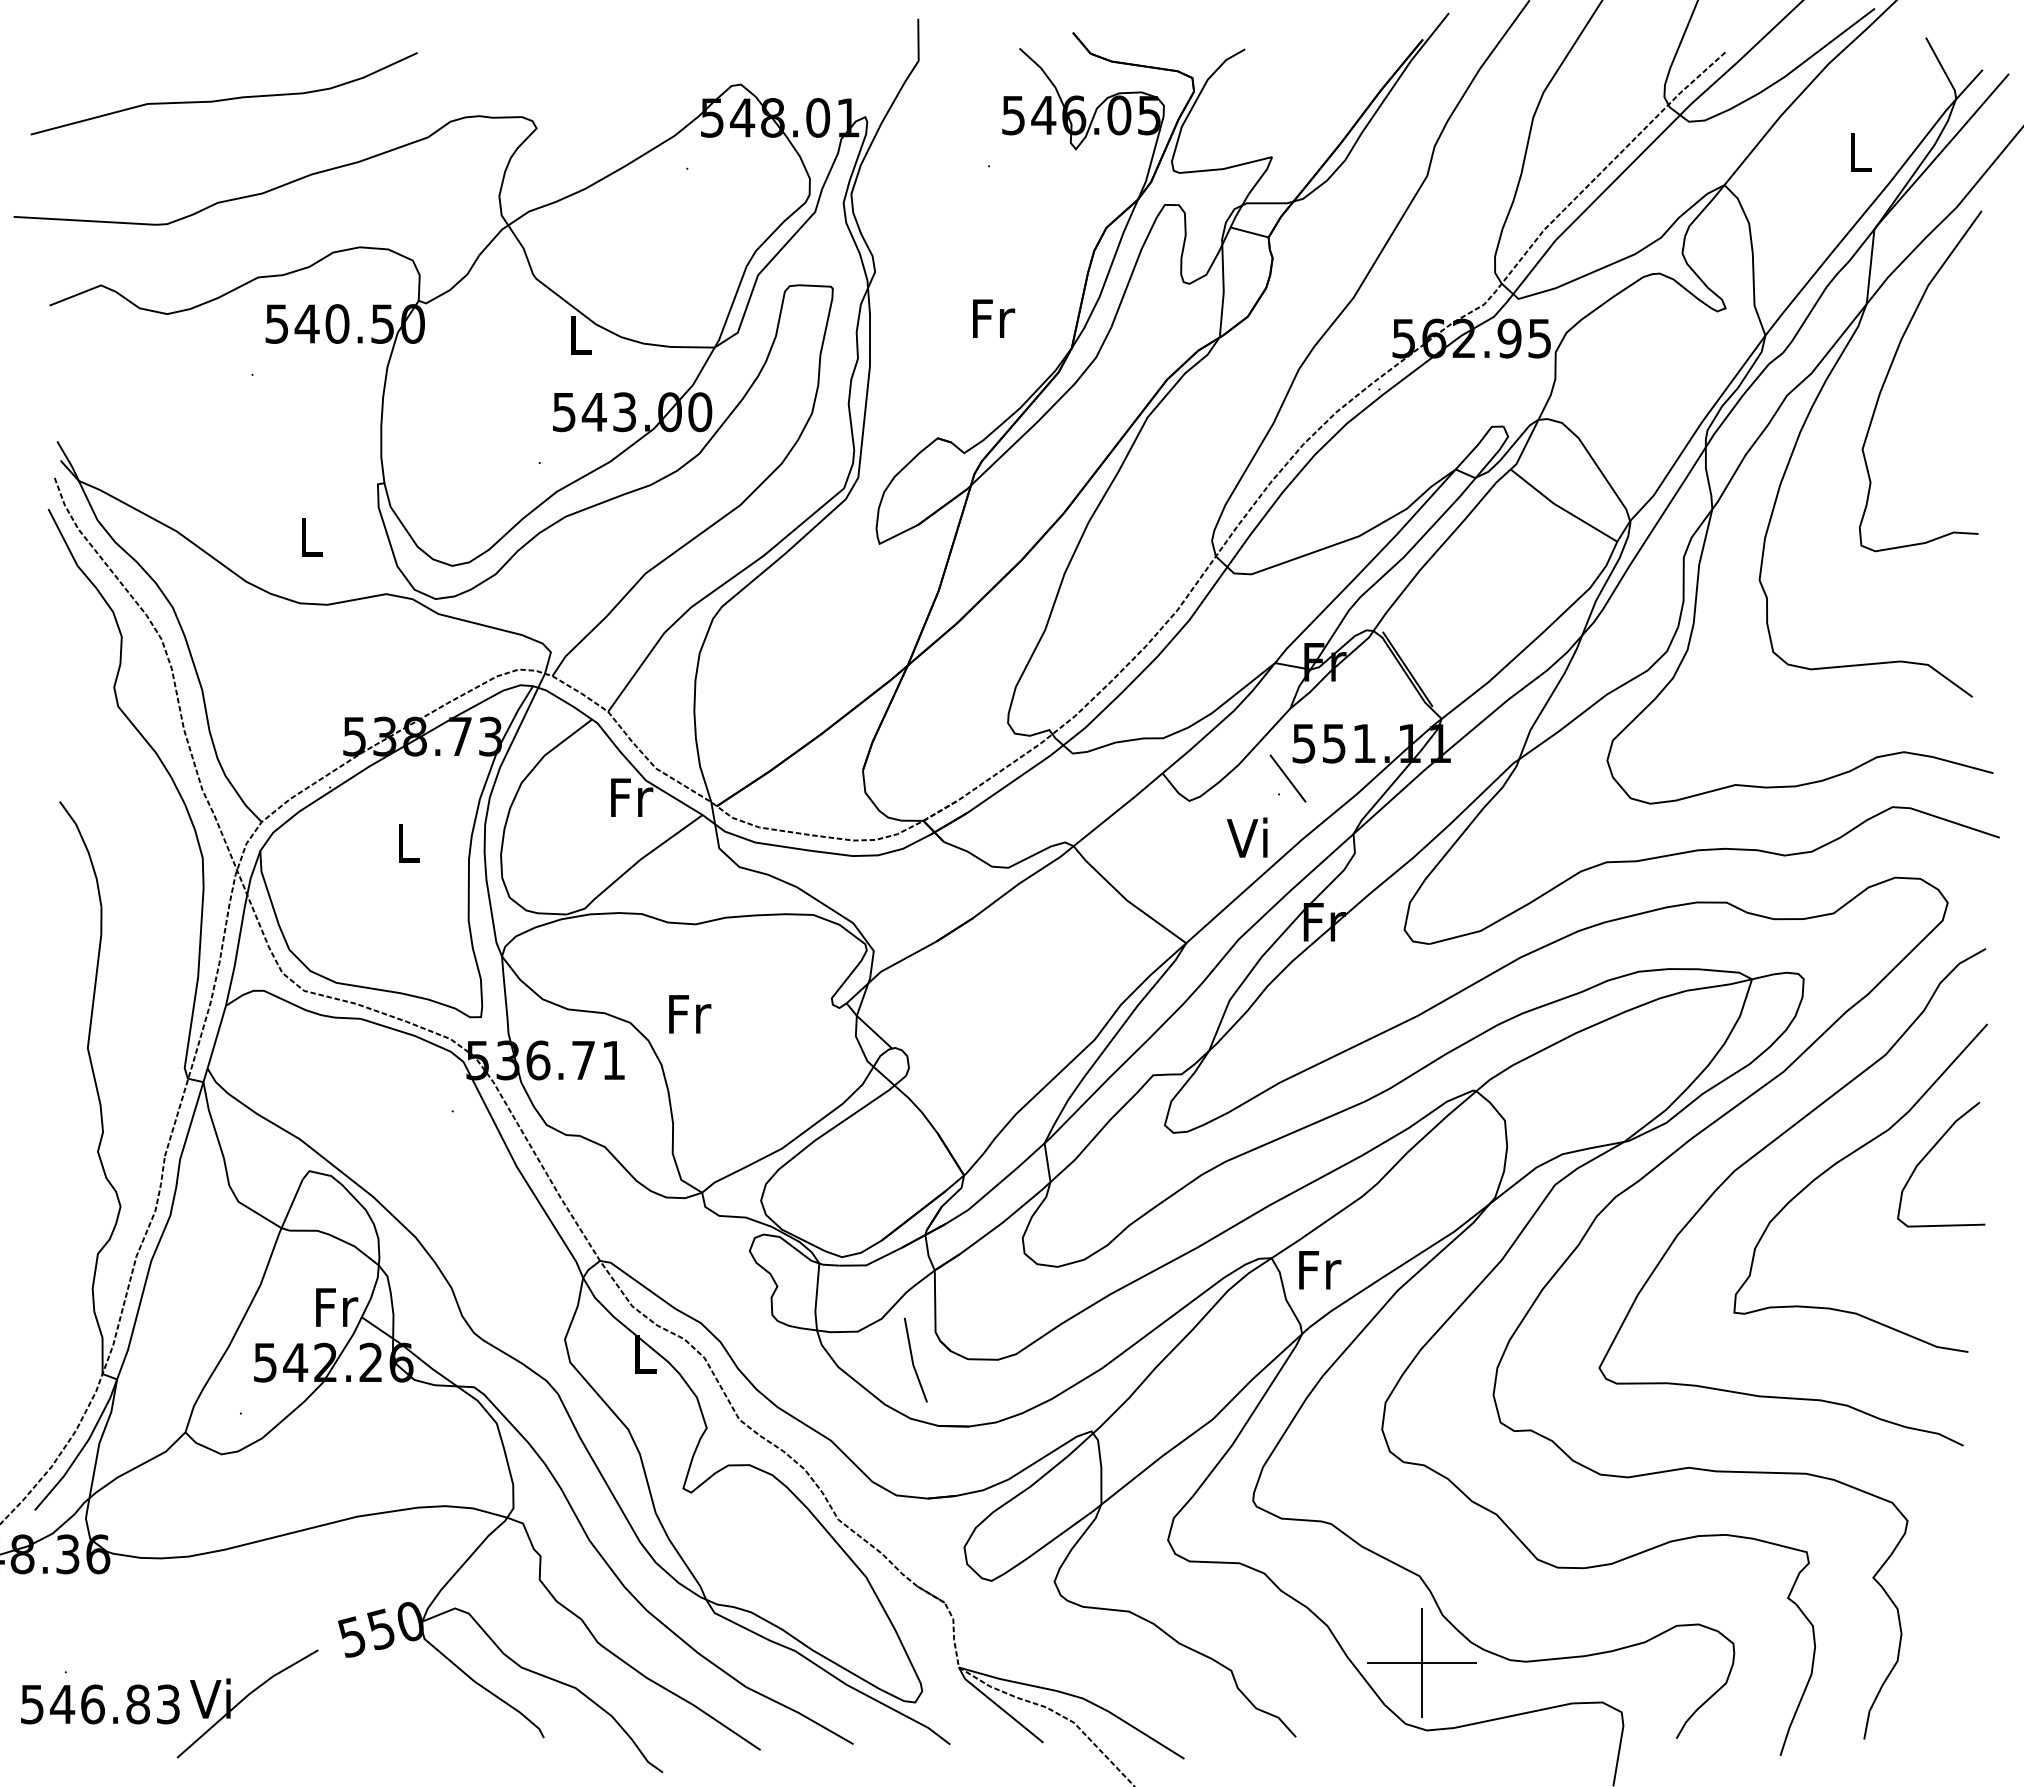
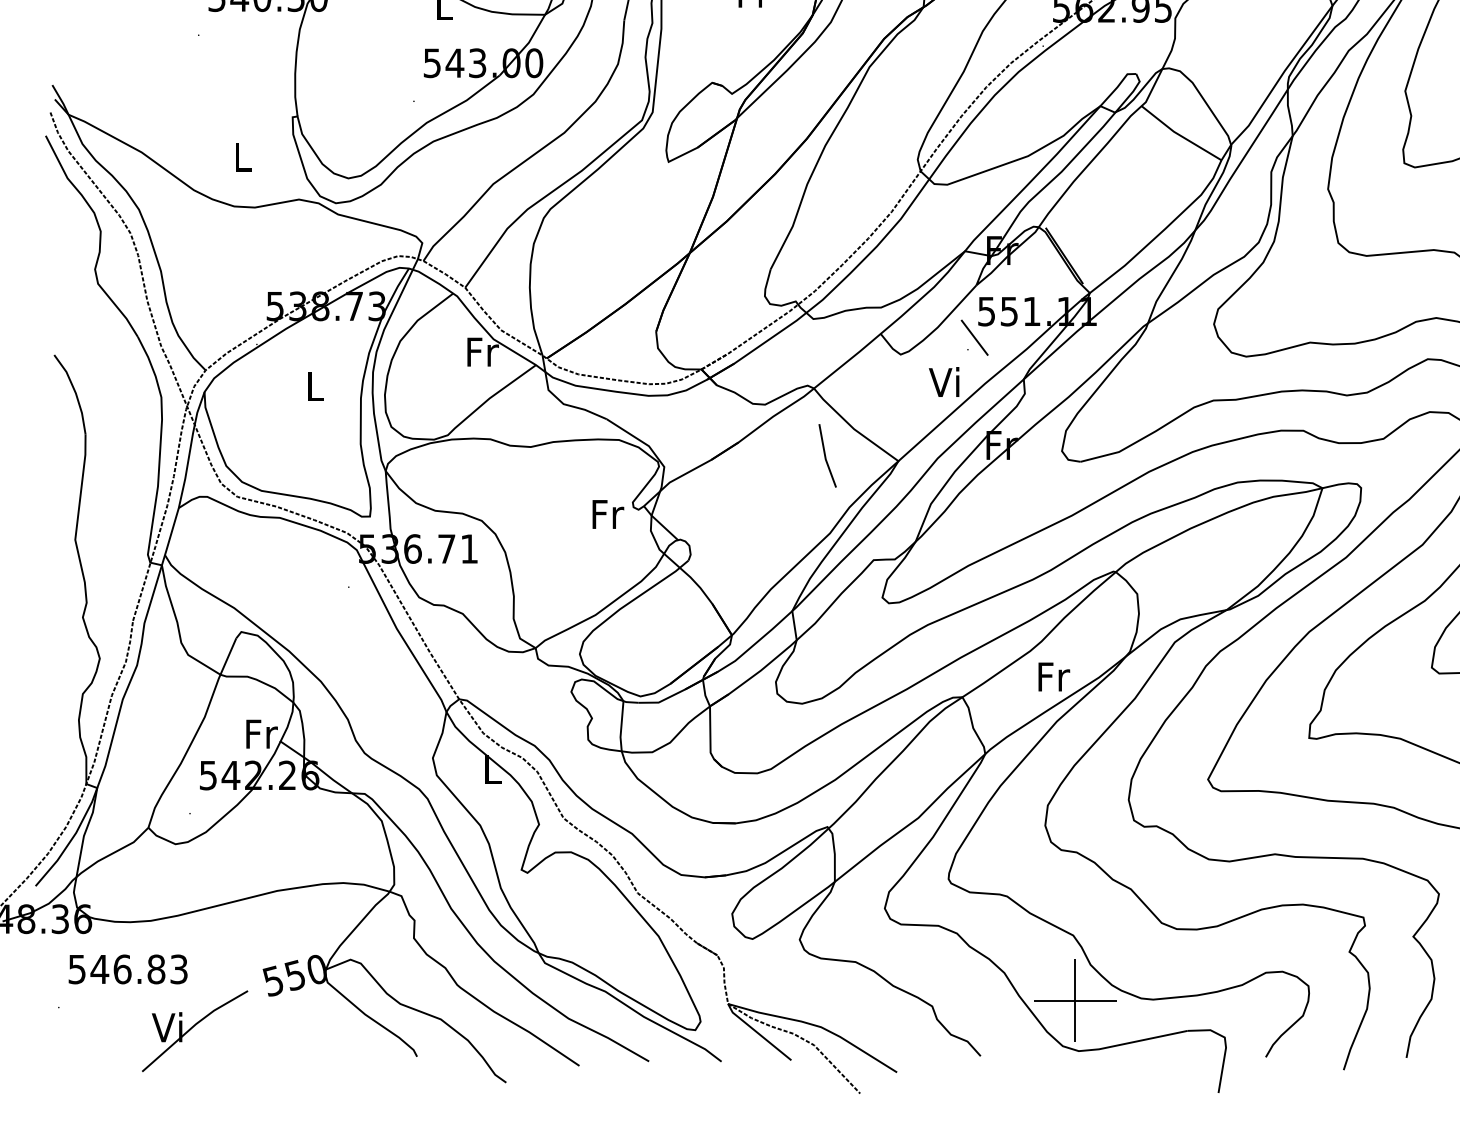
text: (690, 1014) -> (608, 514), moved
text: (1320, 1270) -> (1054, 677), moved
line: (913, 1359) -> (825, 455), moved
text: (100, 1704) -> (128, 969), moved

